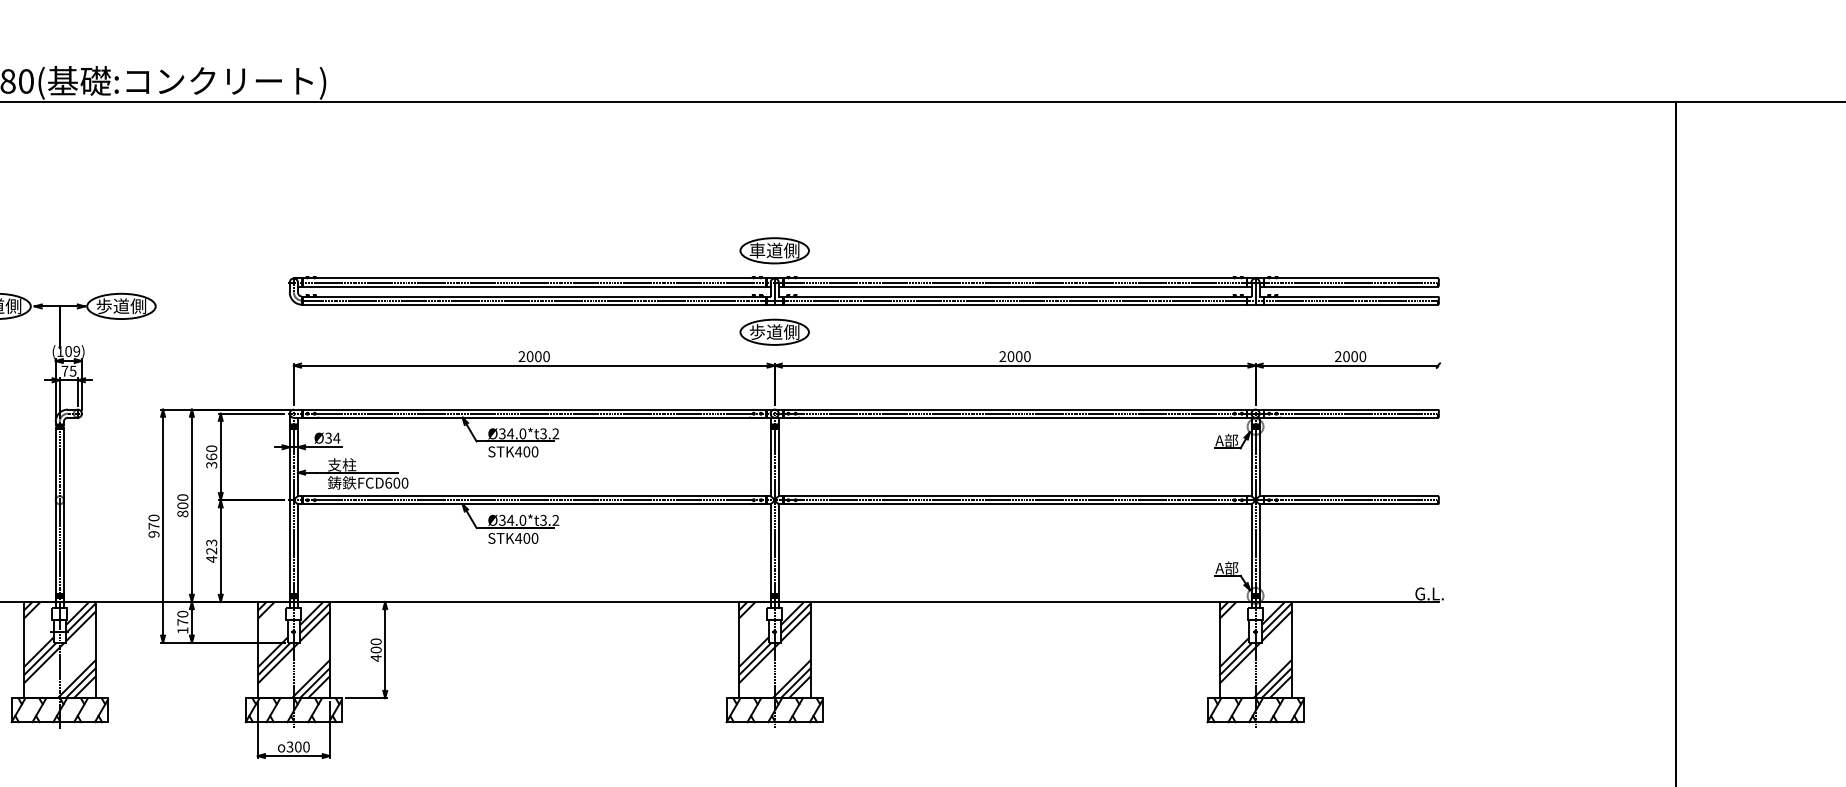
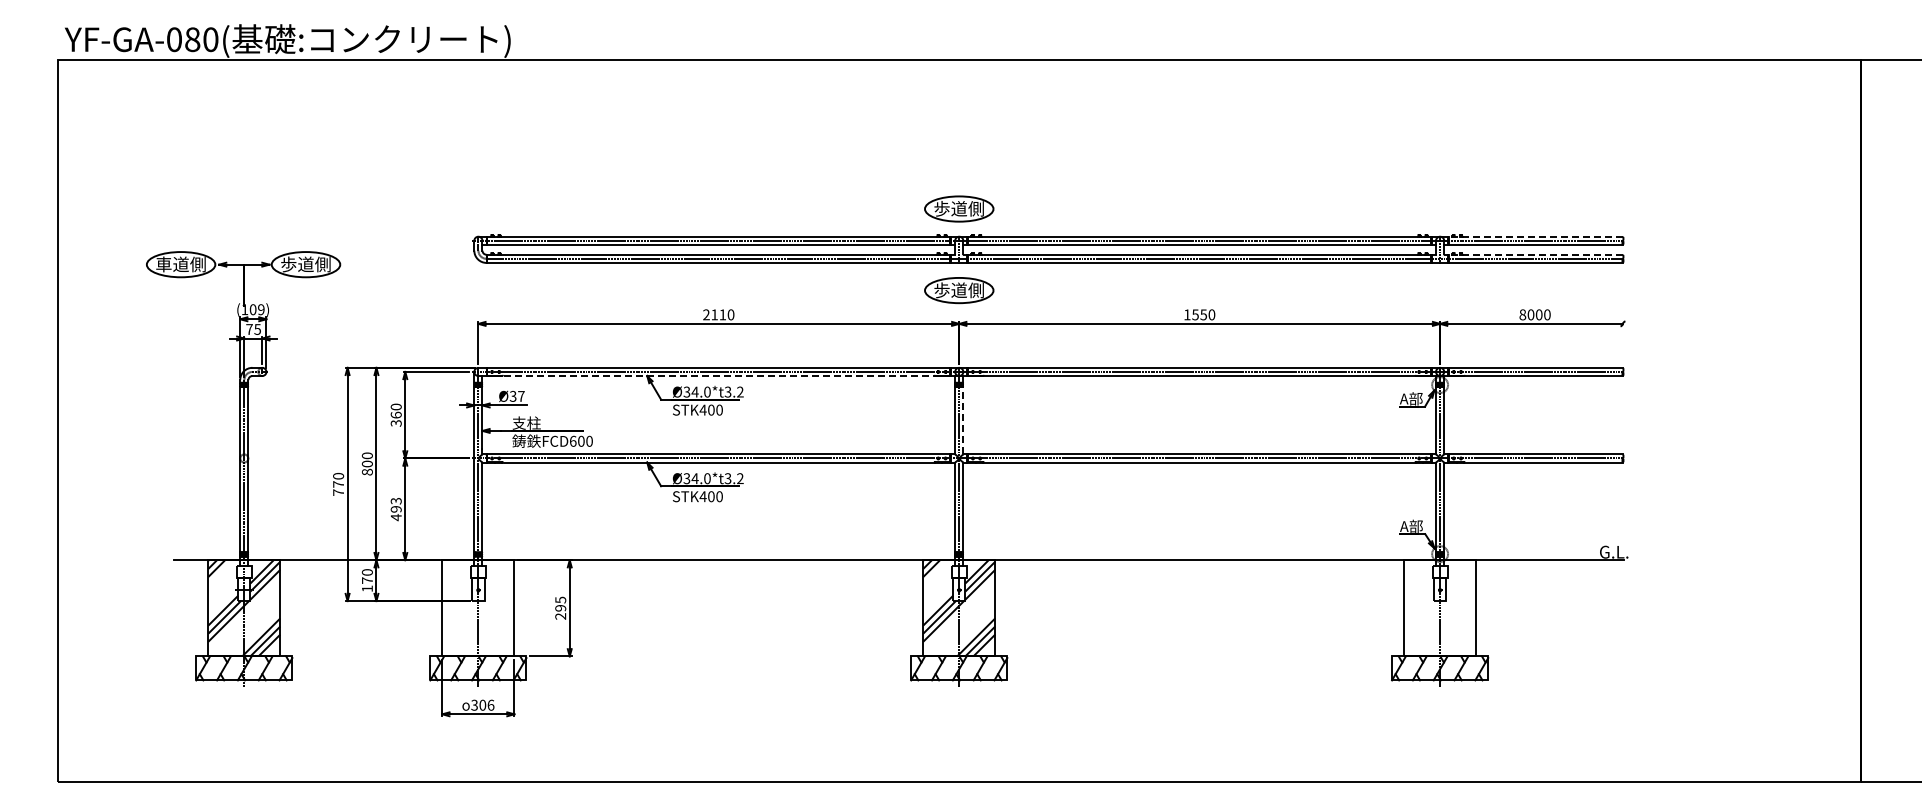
text: (756, 251) -> (941, 209), 車道側 -> 歩道側
line: (1350, 278) -> (1535, 236), solid -> dashed
line: (1350, 296) -> (1535, 254), solid -> dashed
text: (533, 356) -> (718, 314), 2000 -> 2110
text: (1010, 356) -> (1195, 314), 2000 -> 1550
text: (1337, 356) -> (1522, 314), 2000 -> 8000
line: (534, 418) -> (719, 376), solid -> dashed
text: (335, 438) -> (520, 396), Ø34 -> Ø37
line: (778, 461) -> (963, 419), solid -> dashed
text: (153, 534) -> (338, 492), 970 -> 770
text: (211, 551) -> (396, 509), 423 -> 493
hatch: (293, 650) -> (478, 608), removed
text: (375, 650) -> (560, 608), 400 -> 295
hatch: (1255, 650) -> (1440, 608), removed
text: (305, 746) -> (490, 704), 300 -> 306

